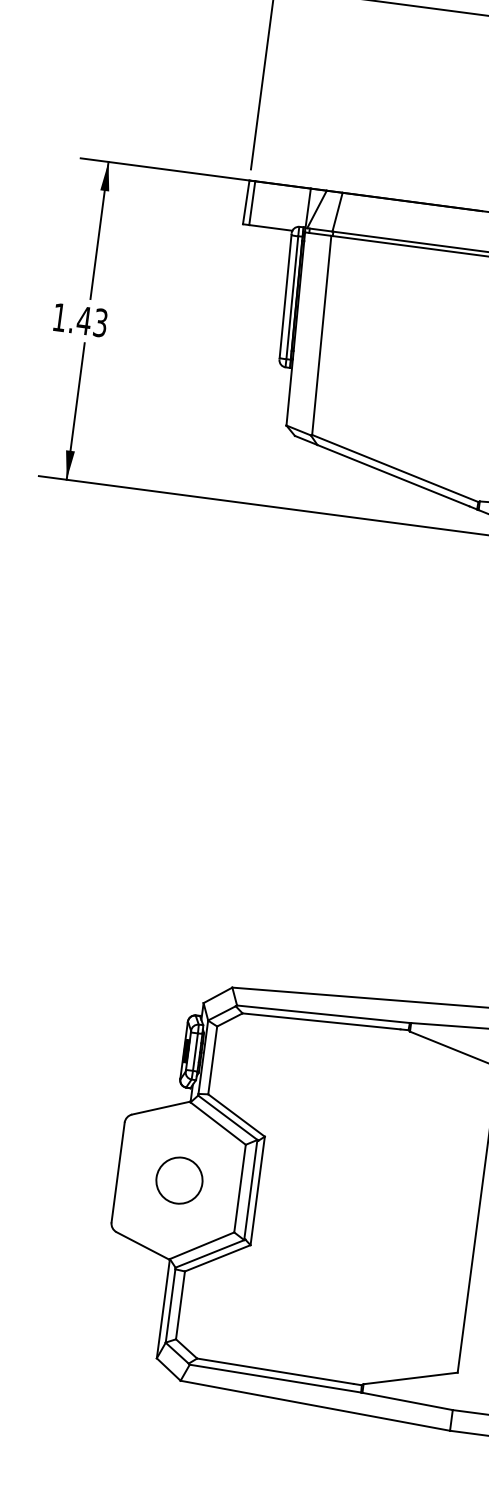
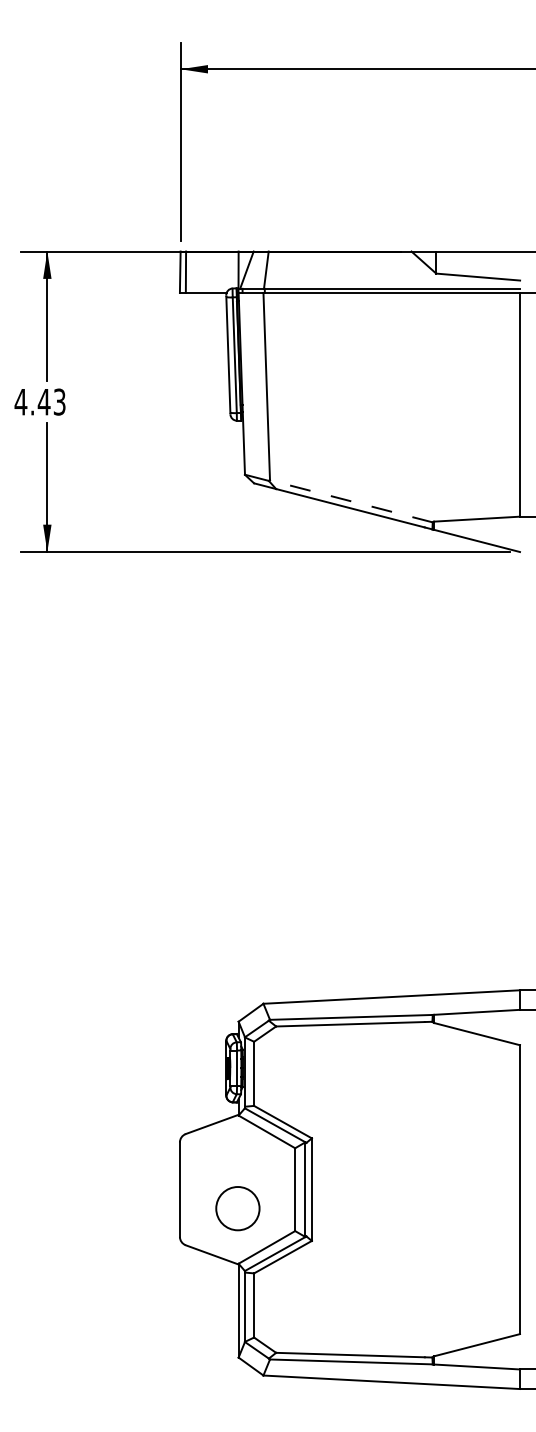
text: (59, 317) -> (20, 402), 1.43 -> 4.43
line: (394, 468) -> (350, 501), solid -> dashed
circle: (179, 1180) -> (237, 1208), moved

